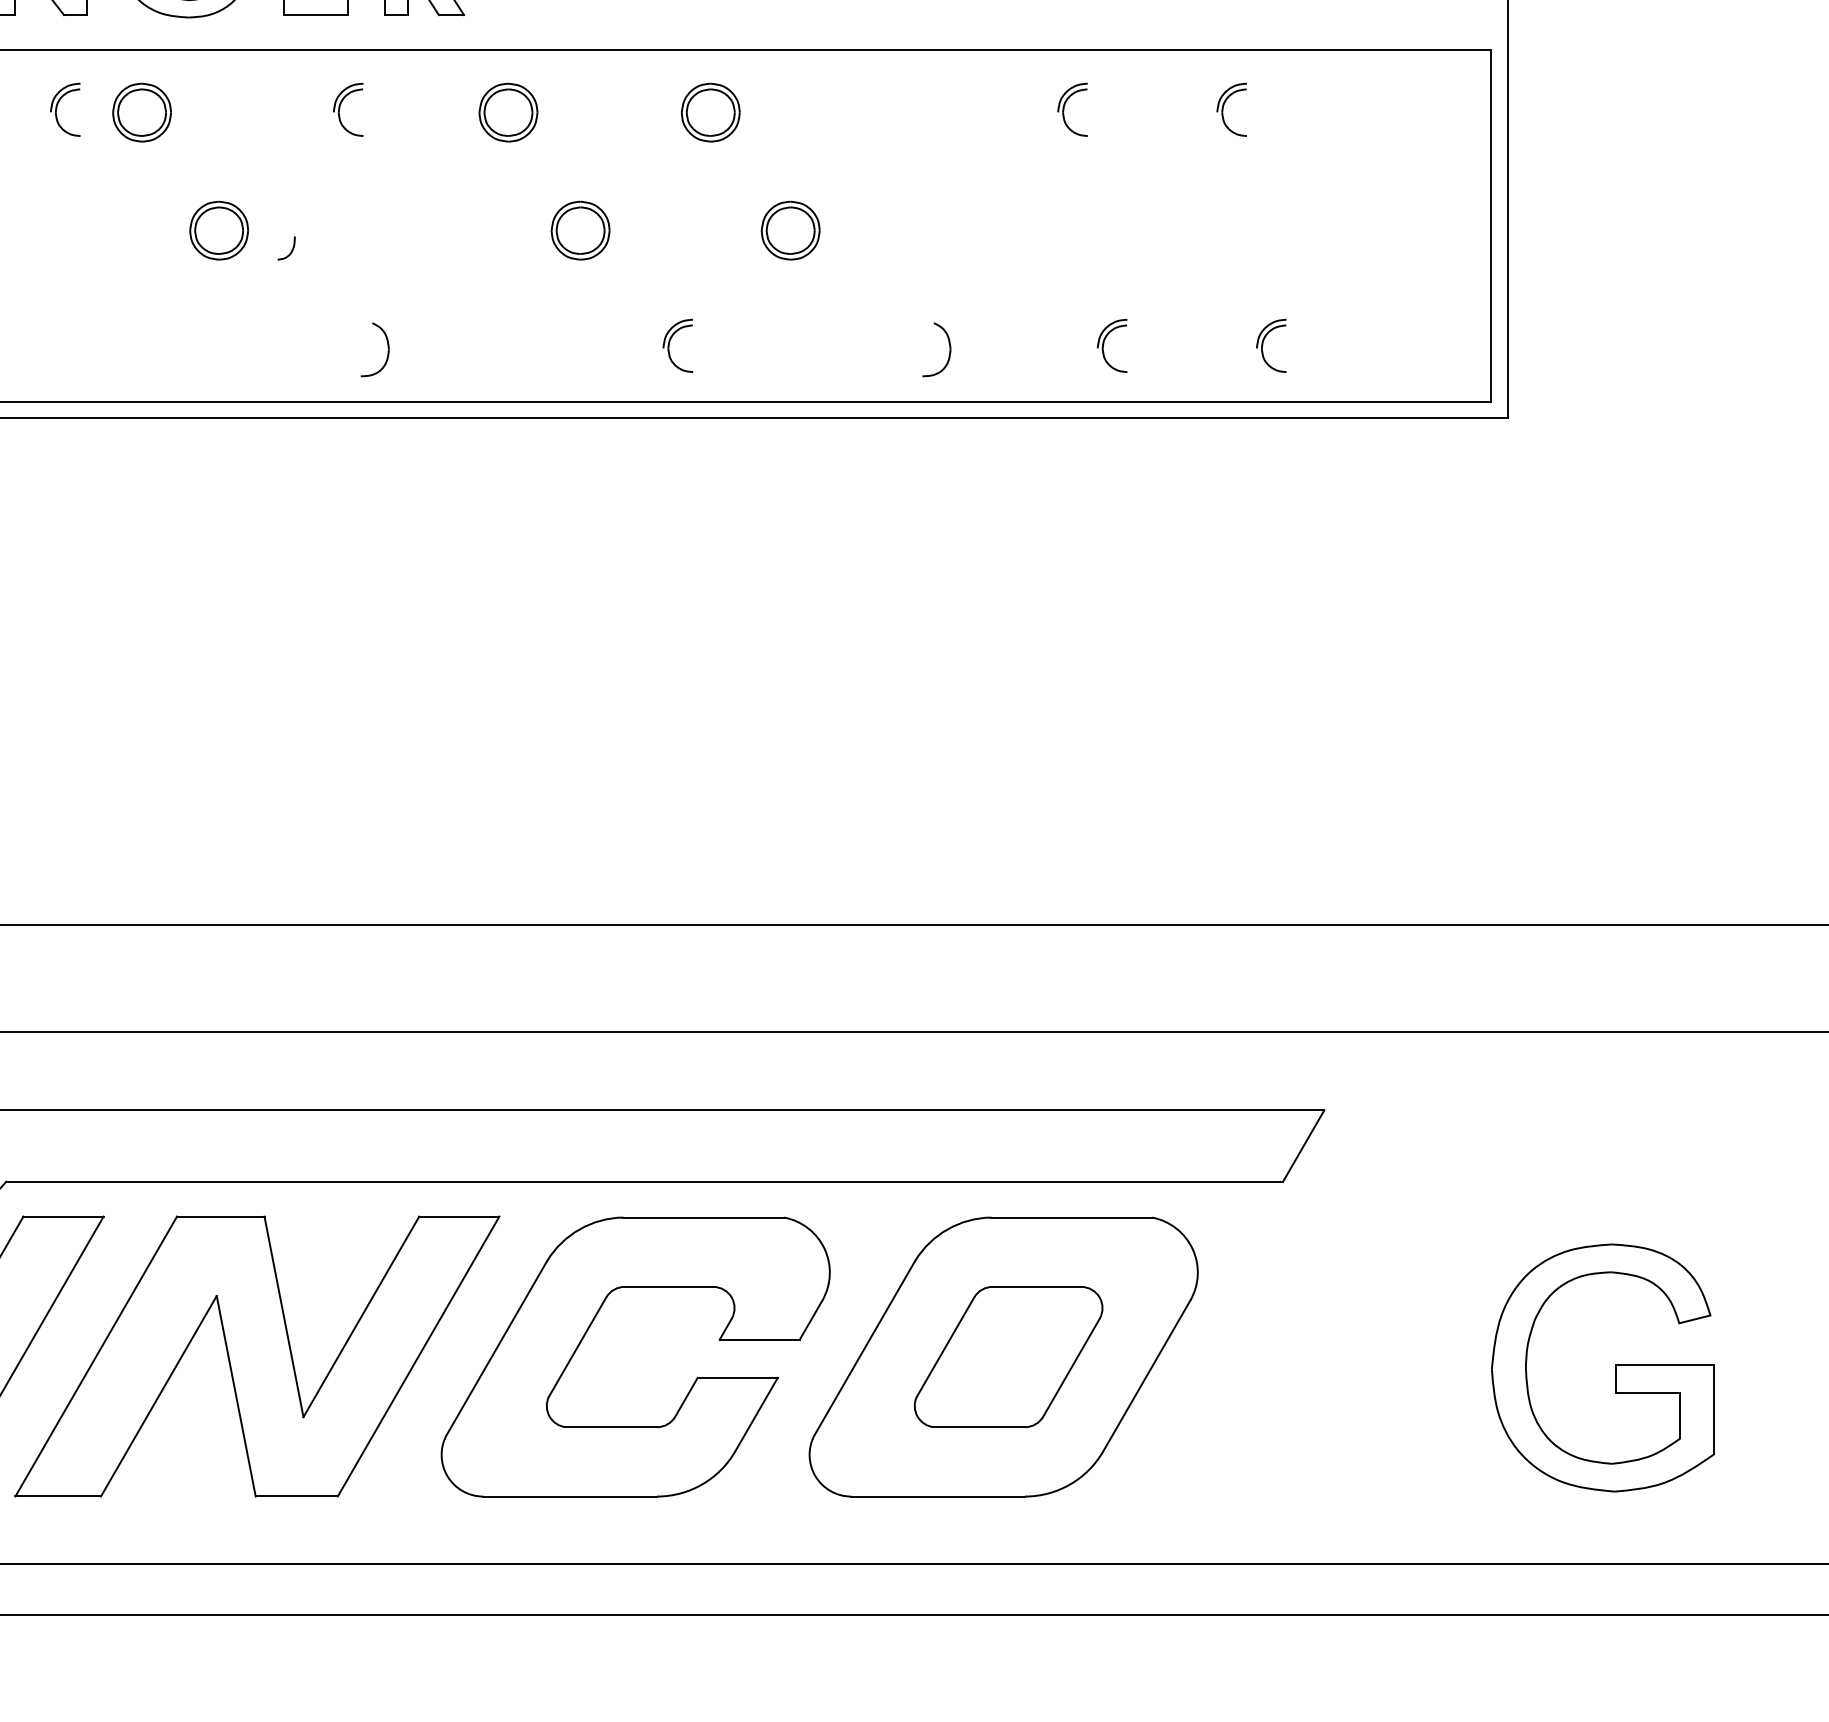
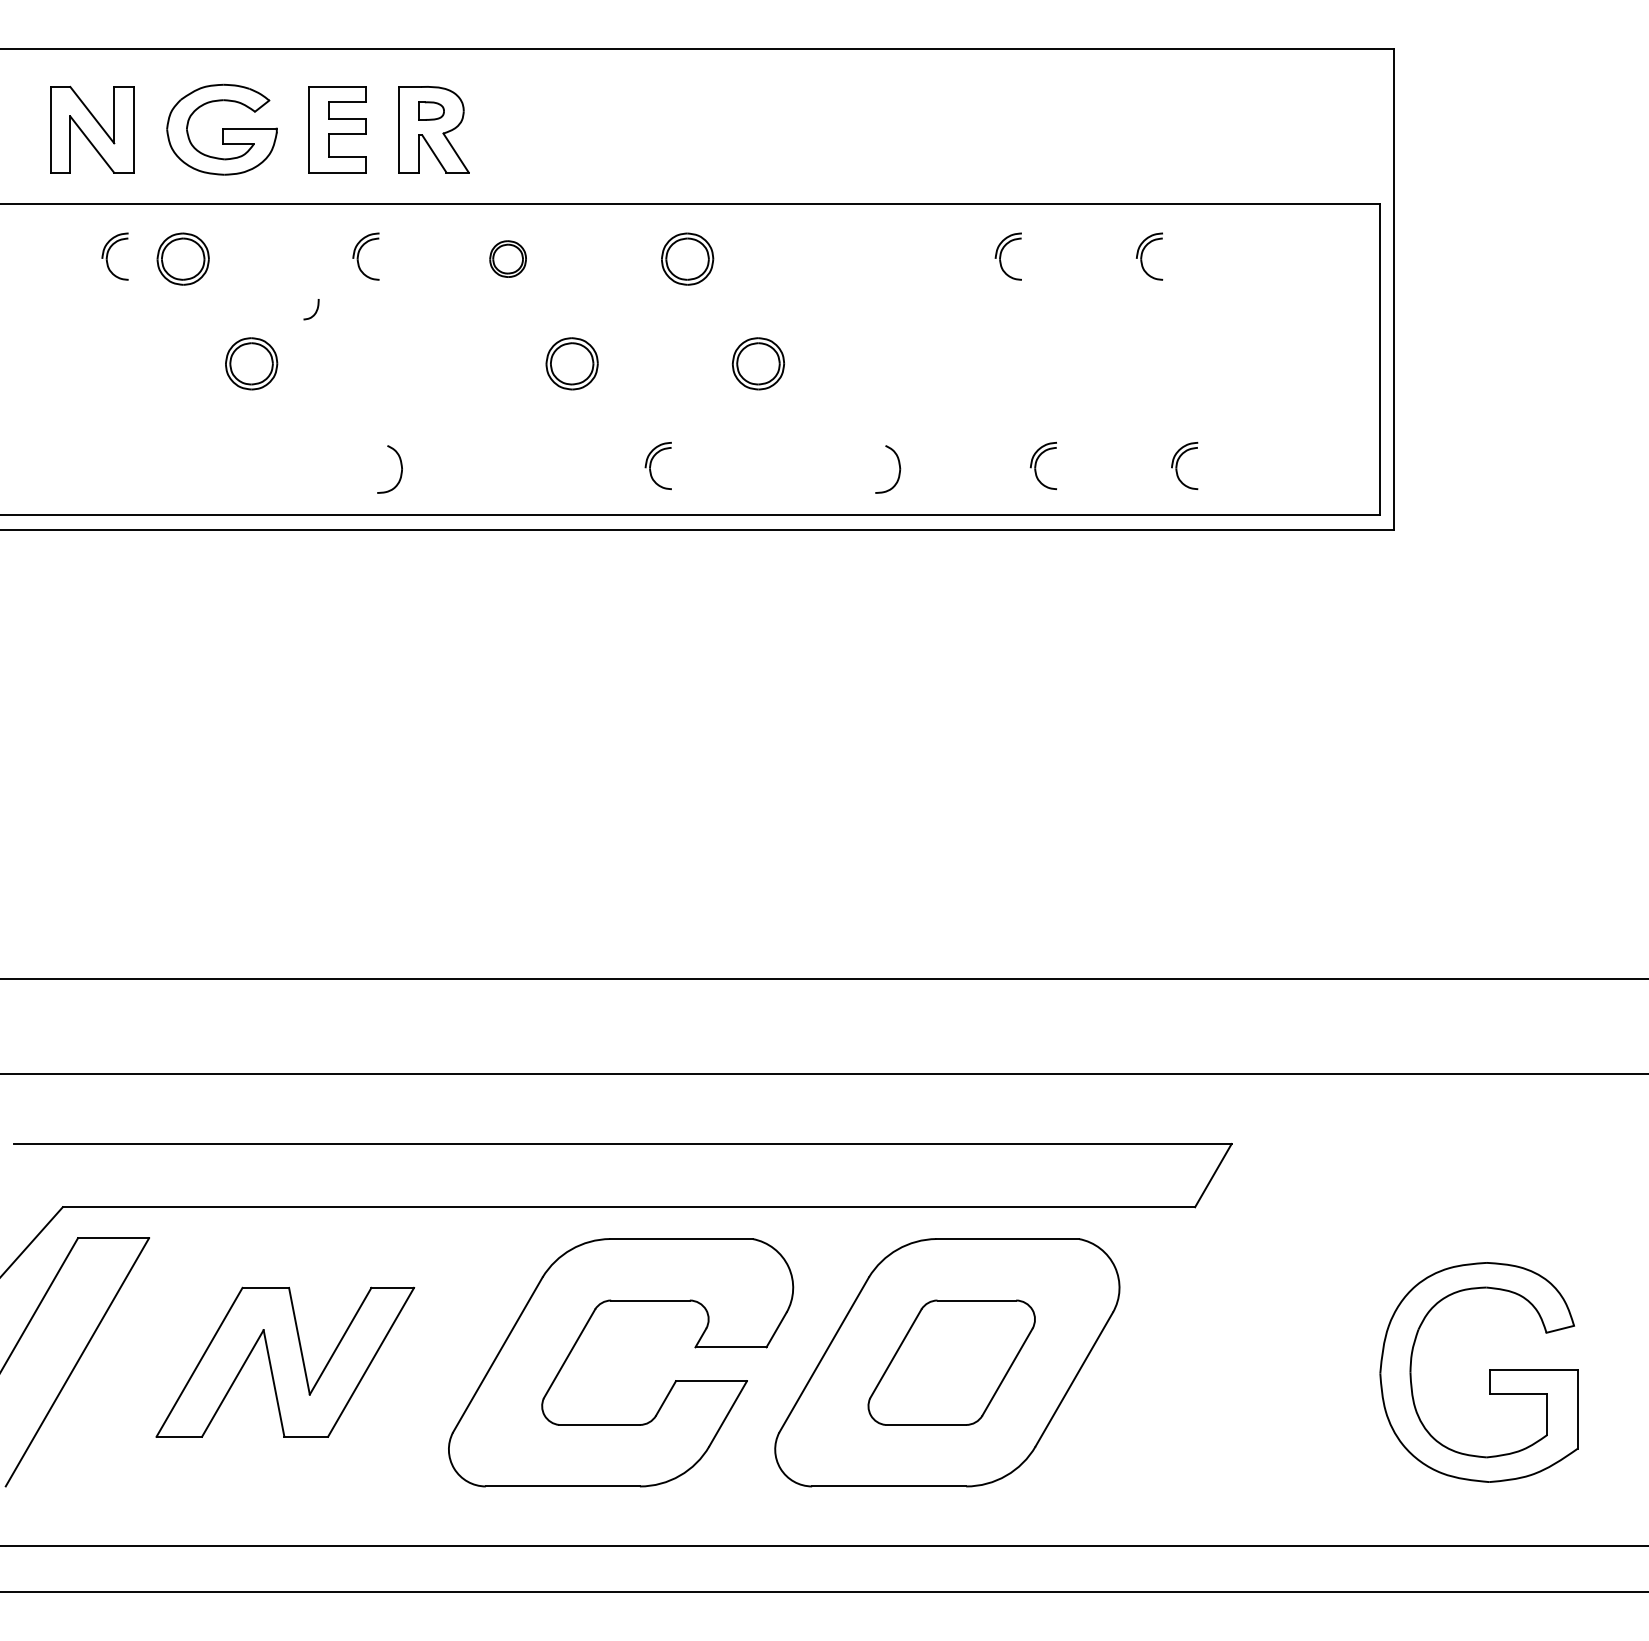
part: (507, 111) -> (507, 258), size x0.7
curve: (291, 250) -> (315, 311), moved
part: (256, 1356) -> (284, 1362), size x0.6

